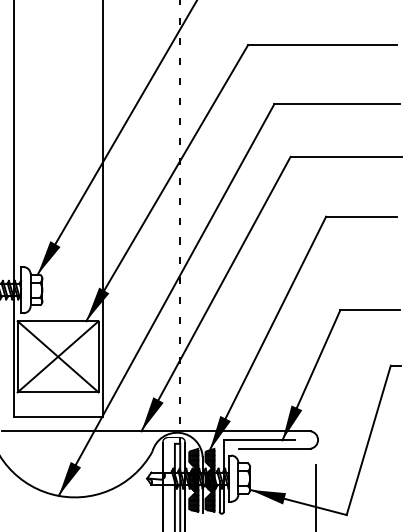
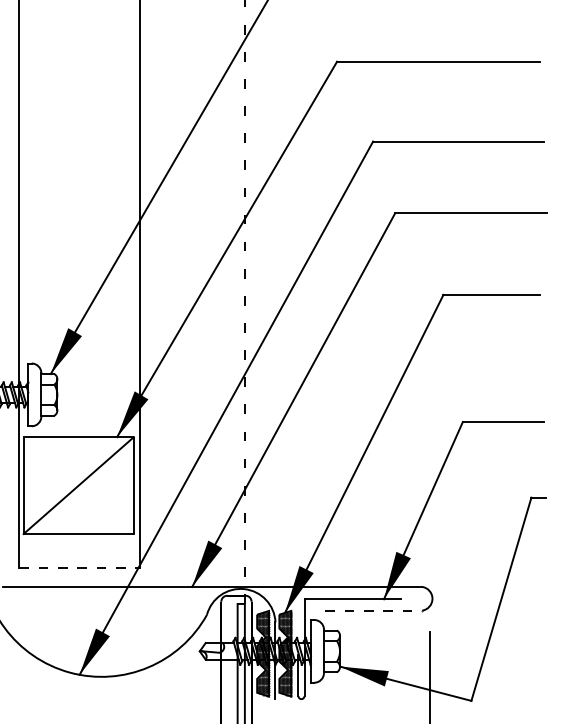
line: (57, 356) -> (78, 485), removed
line: (58, 417) -> (79, 567), solid -> dashed
line: (275, 448) -> (374, 610), solid -> dashed

